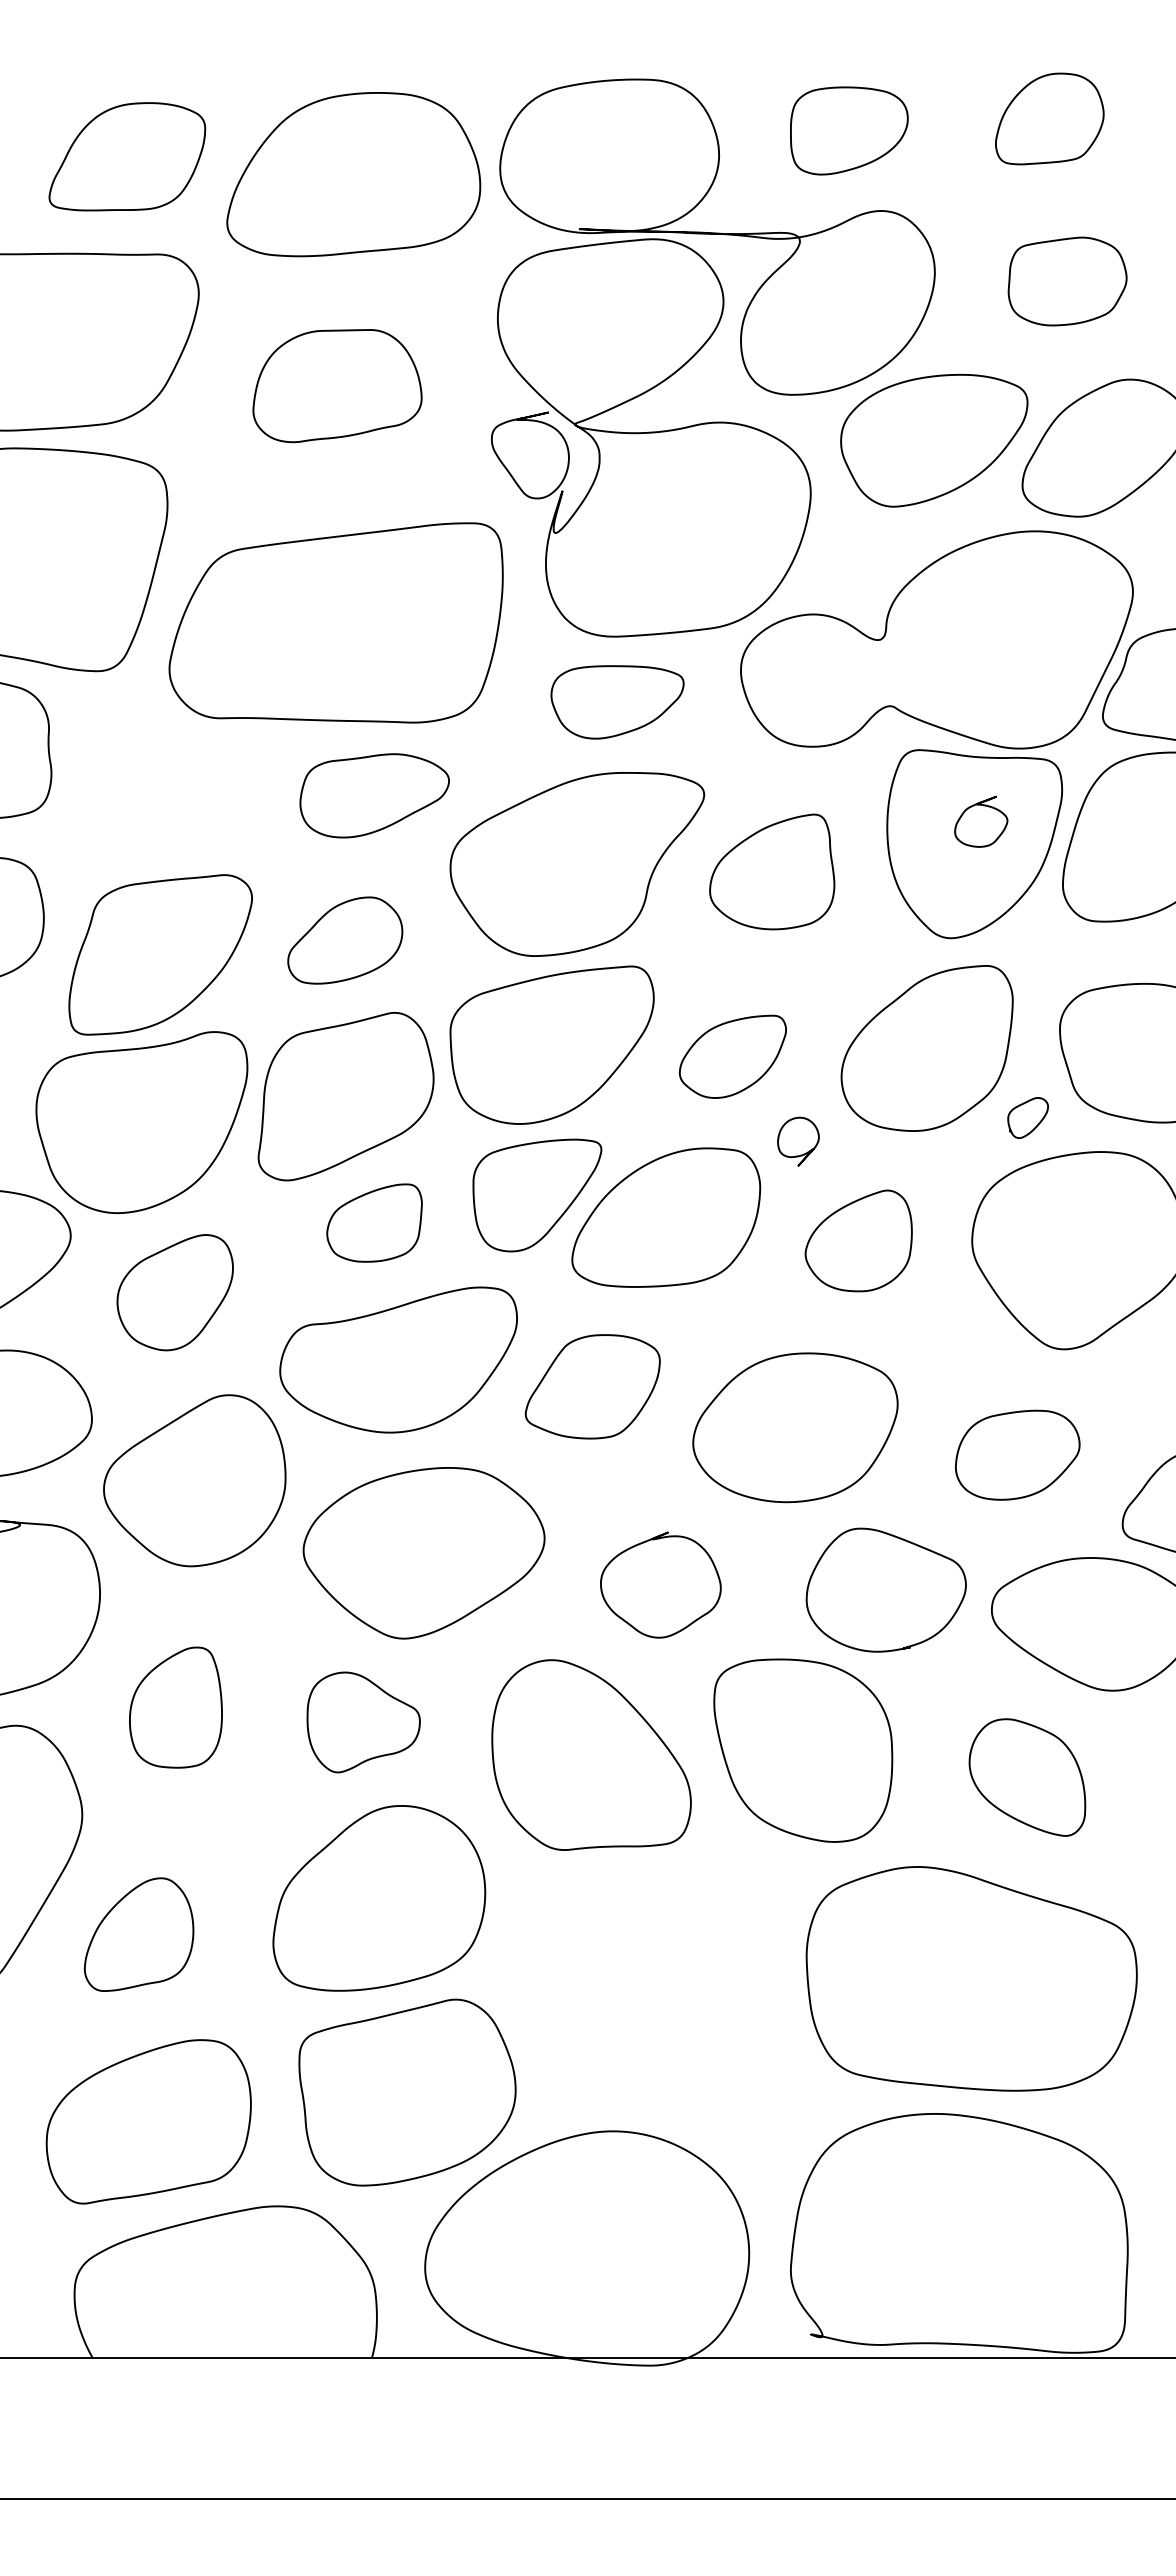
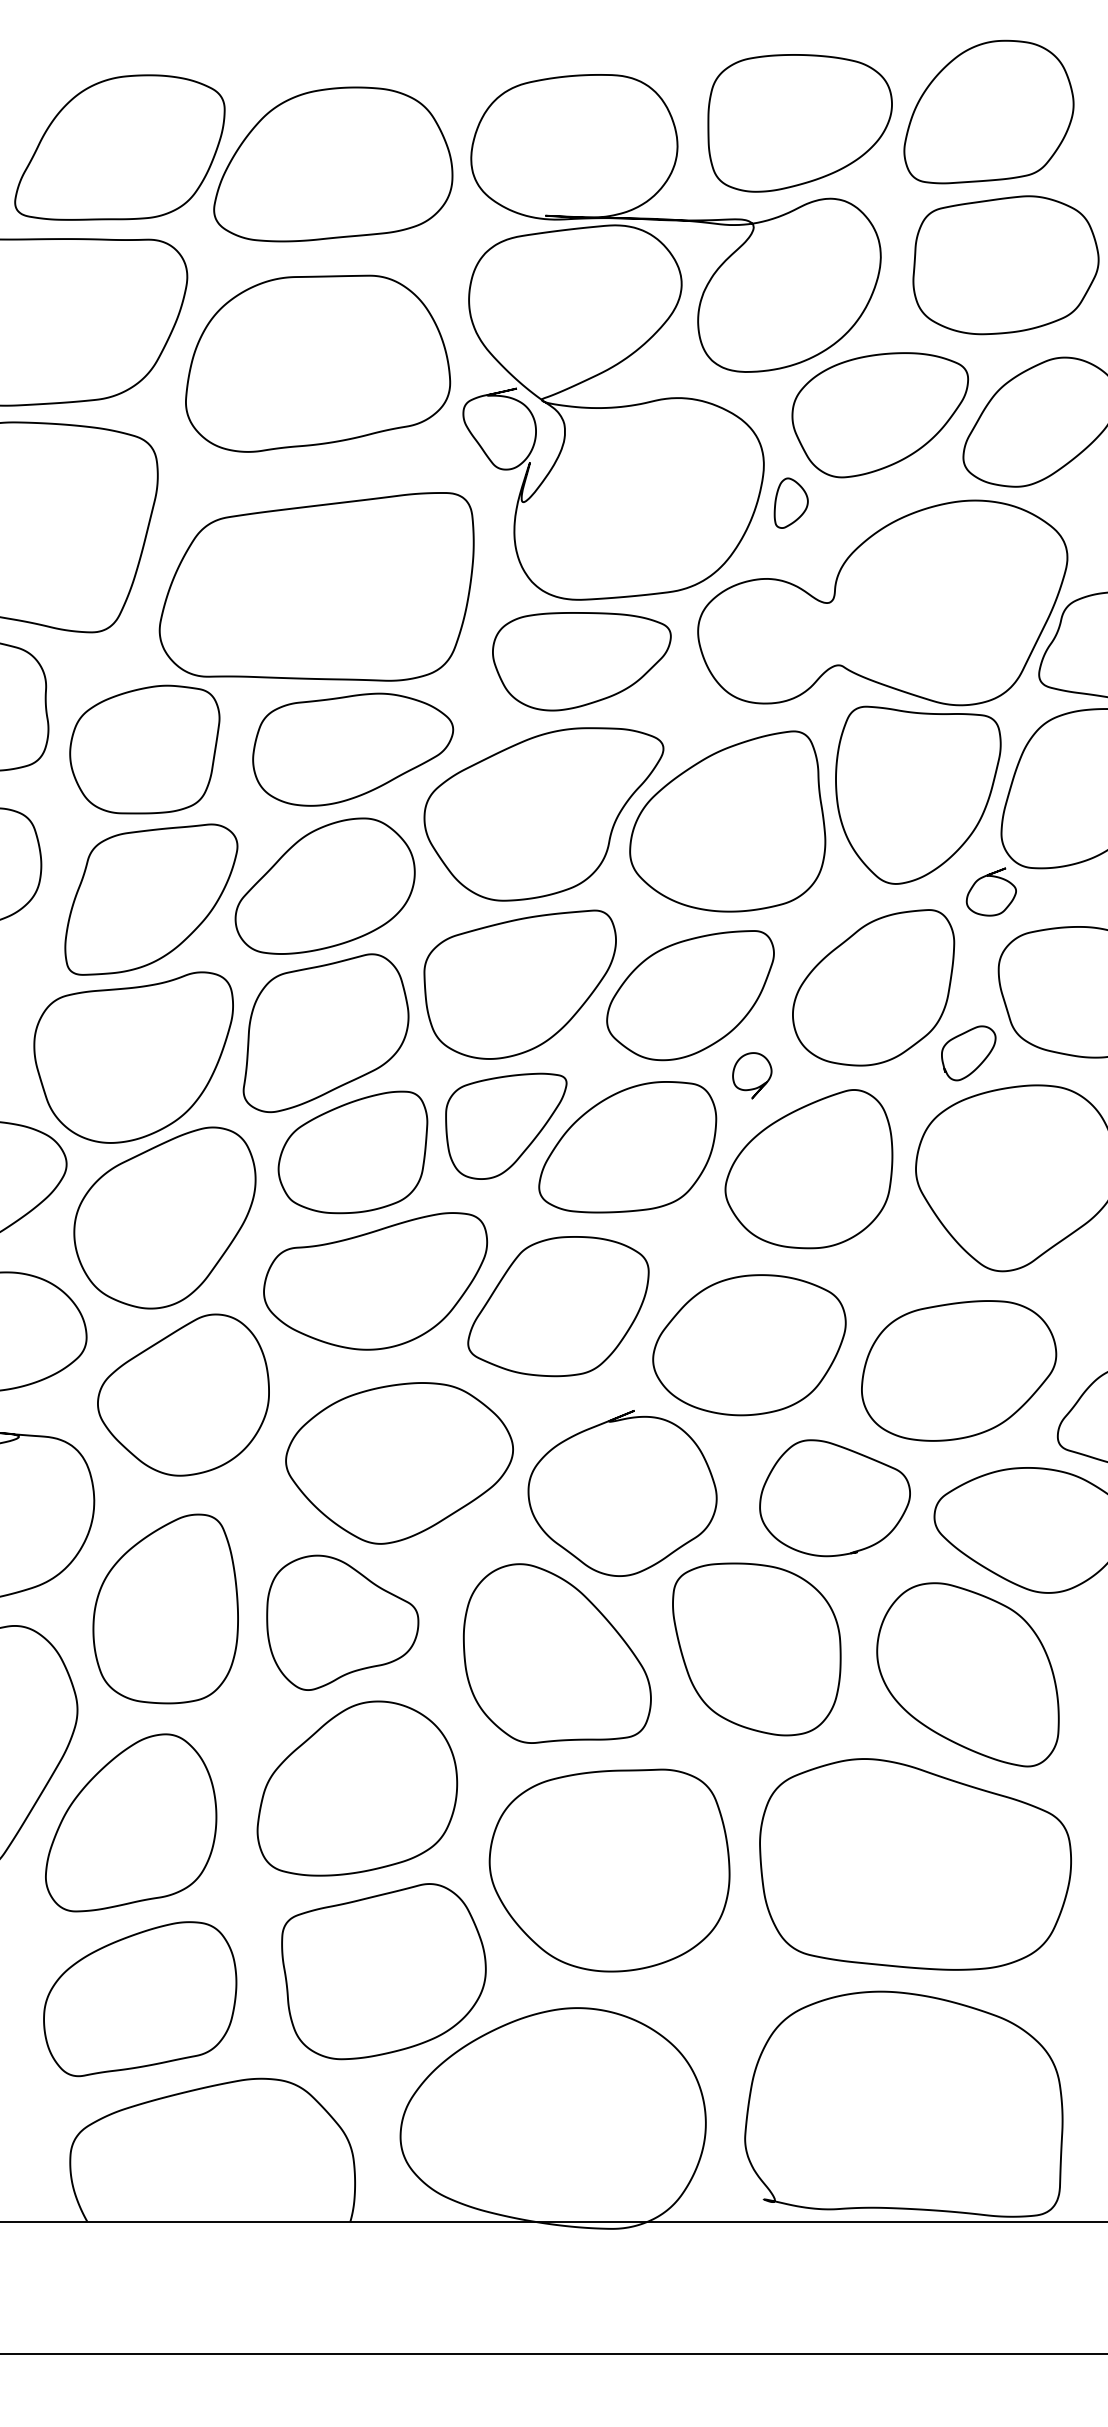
part: (1049, 118) -> (988, 111), size x1.67
part: (849, 130) -> (800, 122), size x1.67
part: (127, 156) -> (120, 147), size x1.43
part: (1067, 281) -> (1005, 265), size x1.67
part: (337, 385) -> (317, 363), size x1.67
part: (839, 534) -> (790, 503), added
part: (617, 702) -> (581, 661), size x1.43
part: (153, 795) -> (144, 749), added
part: (374, 795) -> (352, 749), size x1.43
part: (981, 821) -> (991, 891), moved
part: (771, 871) -> (726, 821), size x1.67
part: (345, 940) -> (325, 886), size x1.67
part: (732, 1056) -> (690, 995), size x1.67
part: (1027, 1117) -> (968, 1052), size x1.43
part: (374, 1222) -> (352, 1151), size x1.67
part: (858, 1240) -> (808, 1168), size x1.67
part: (175, 1292) -> (165, 1217), size x1.67
part: (592, 1386) -> (558, 1306), size x1.43
part: (1017, 1455) -> (958, 1371), size x1.67
part: (660, 1584) -> (622, 1492), size x1.67
part: (175, 1707) -> (165, 1608), size x1.67
part: (363, 1722) -> (342, 1622), size x1.43
part: (1027, 1777) -> (968, 1674), size x1.67
part: (138, 1934) -> (130, 1822), size x1.67
part: (646, 1985) -> (609, 1870), added

